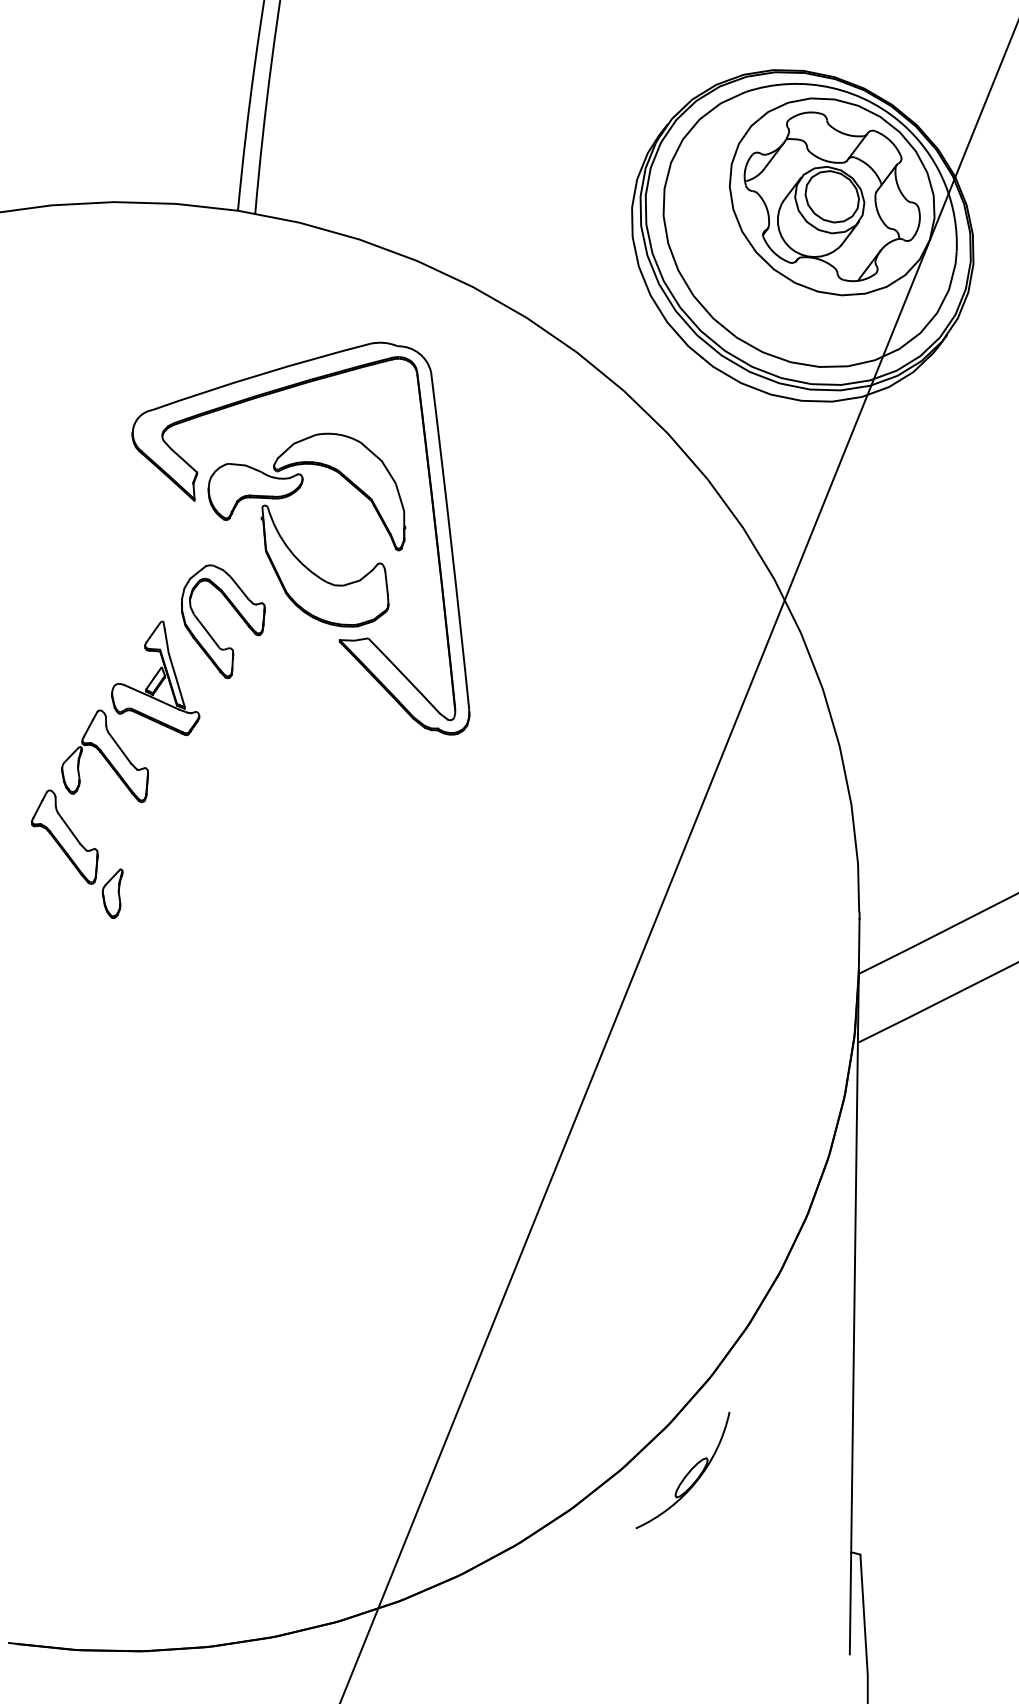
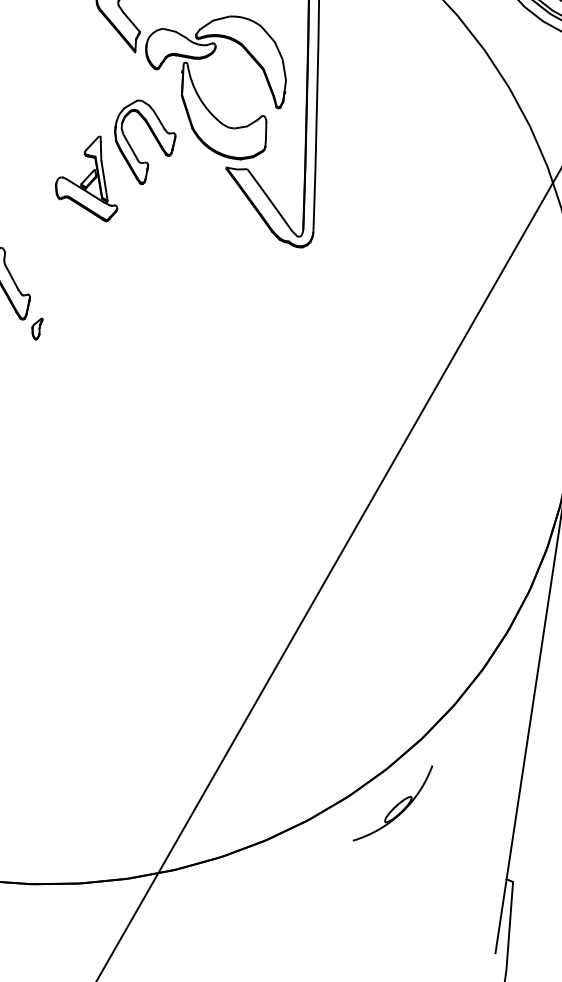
part: (104, 756) -> (44, 228), removed
part: (112, 893) -> (36, 328), size x0.6

